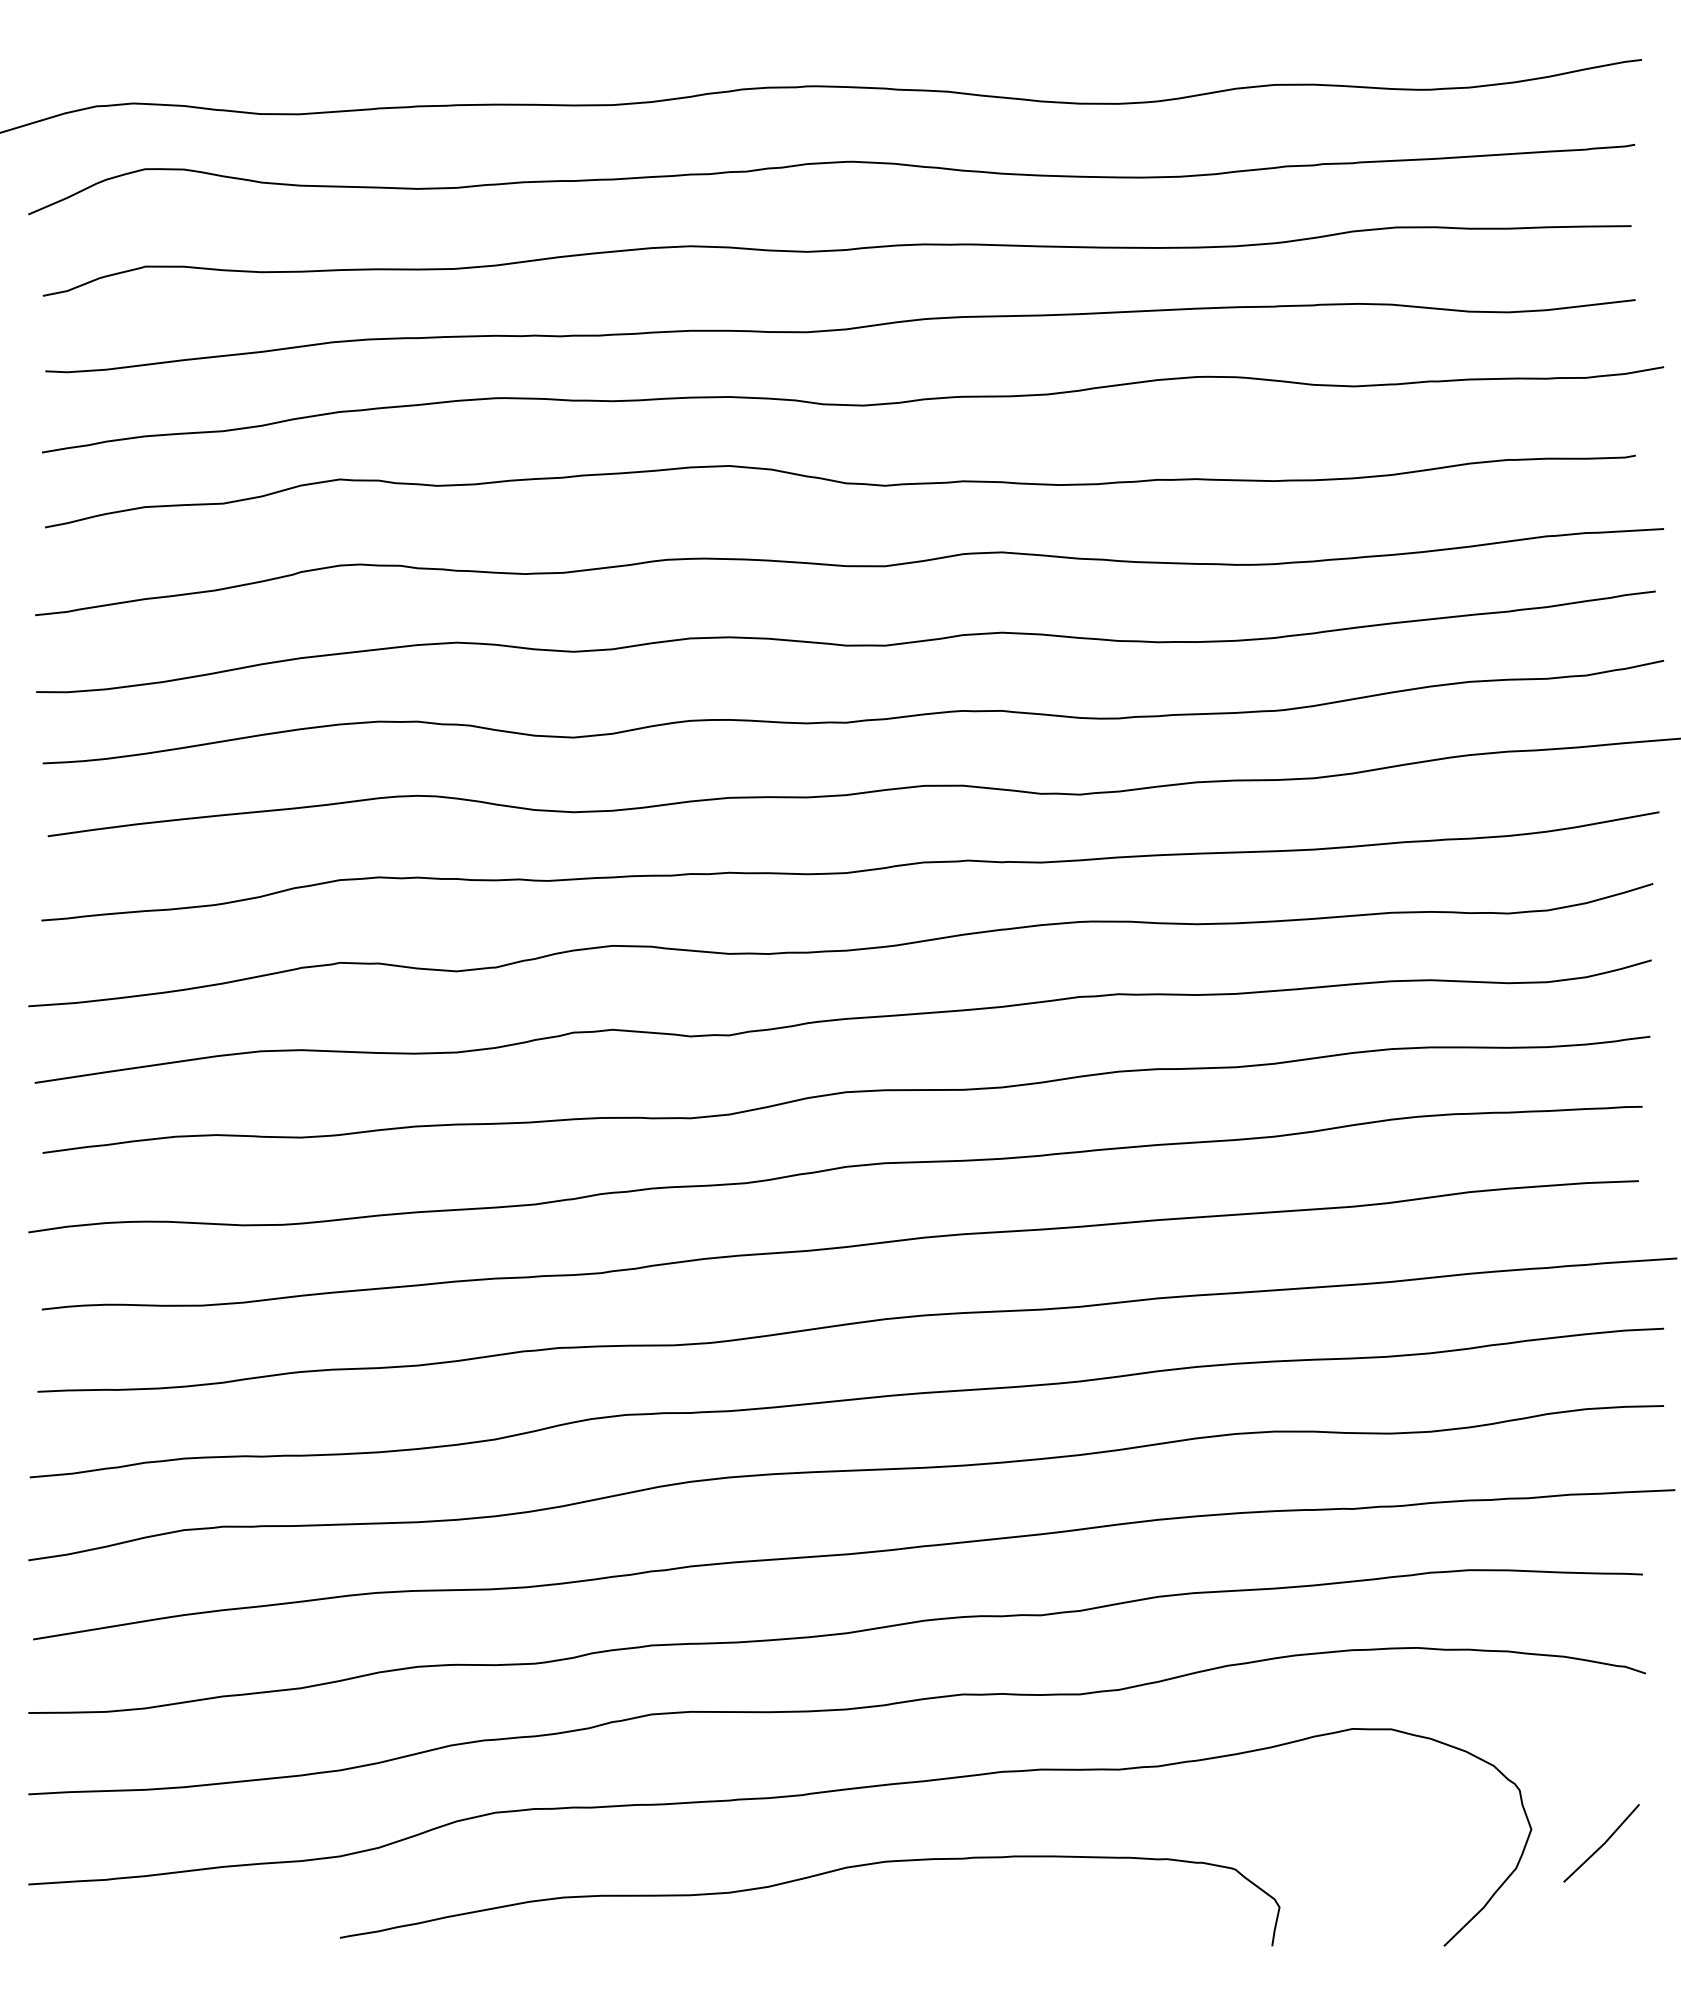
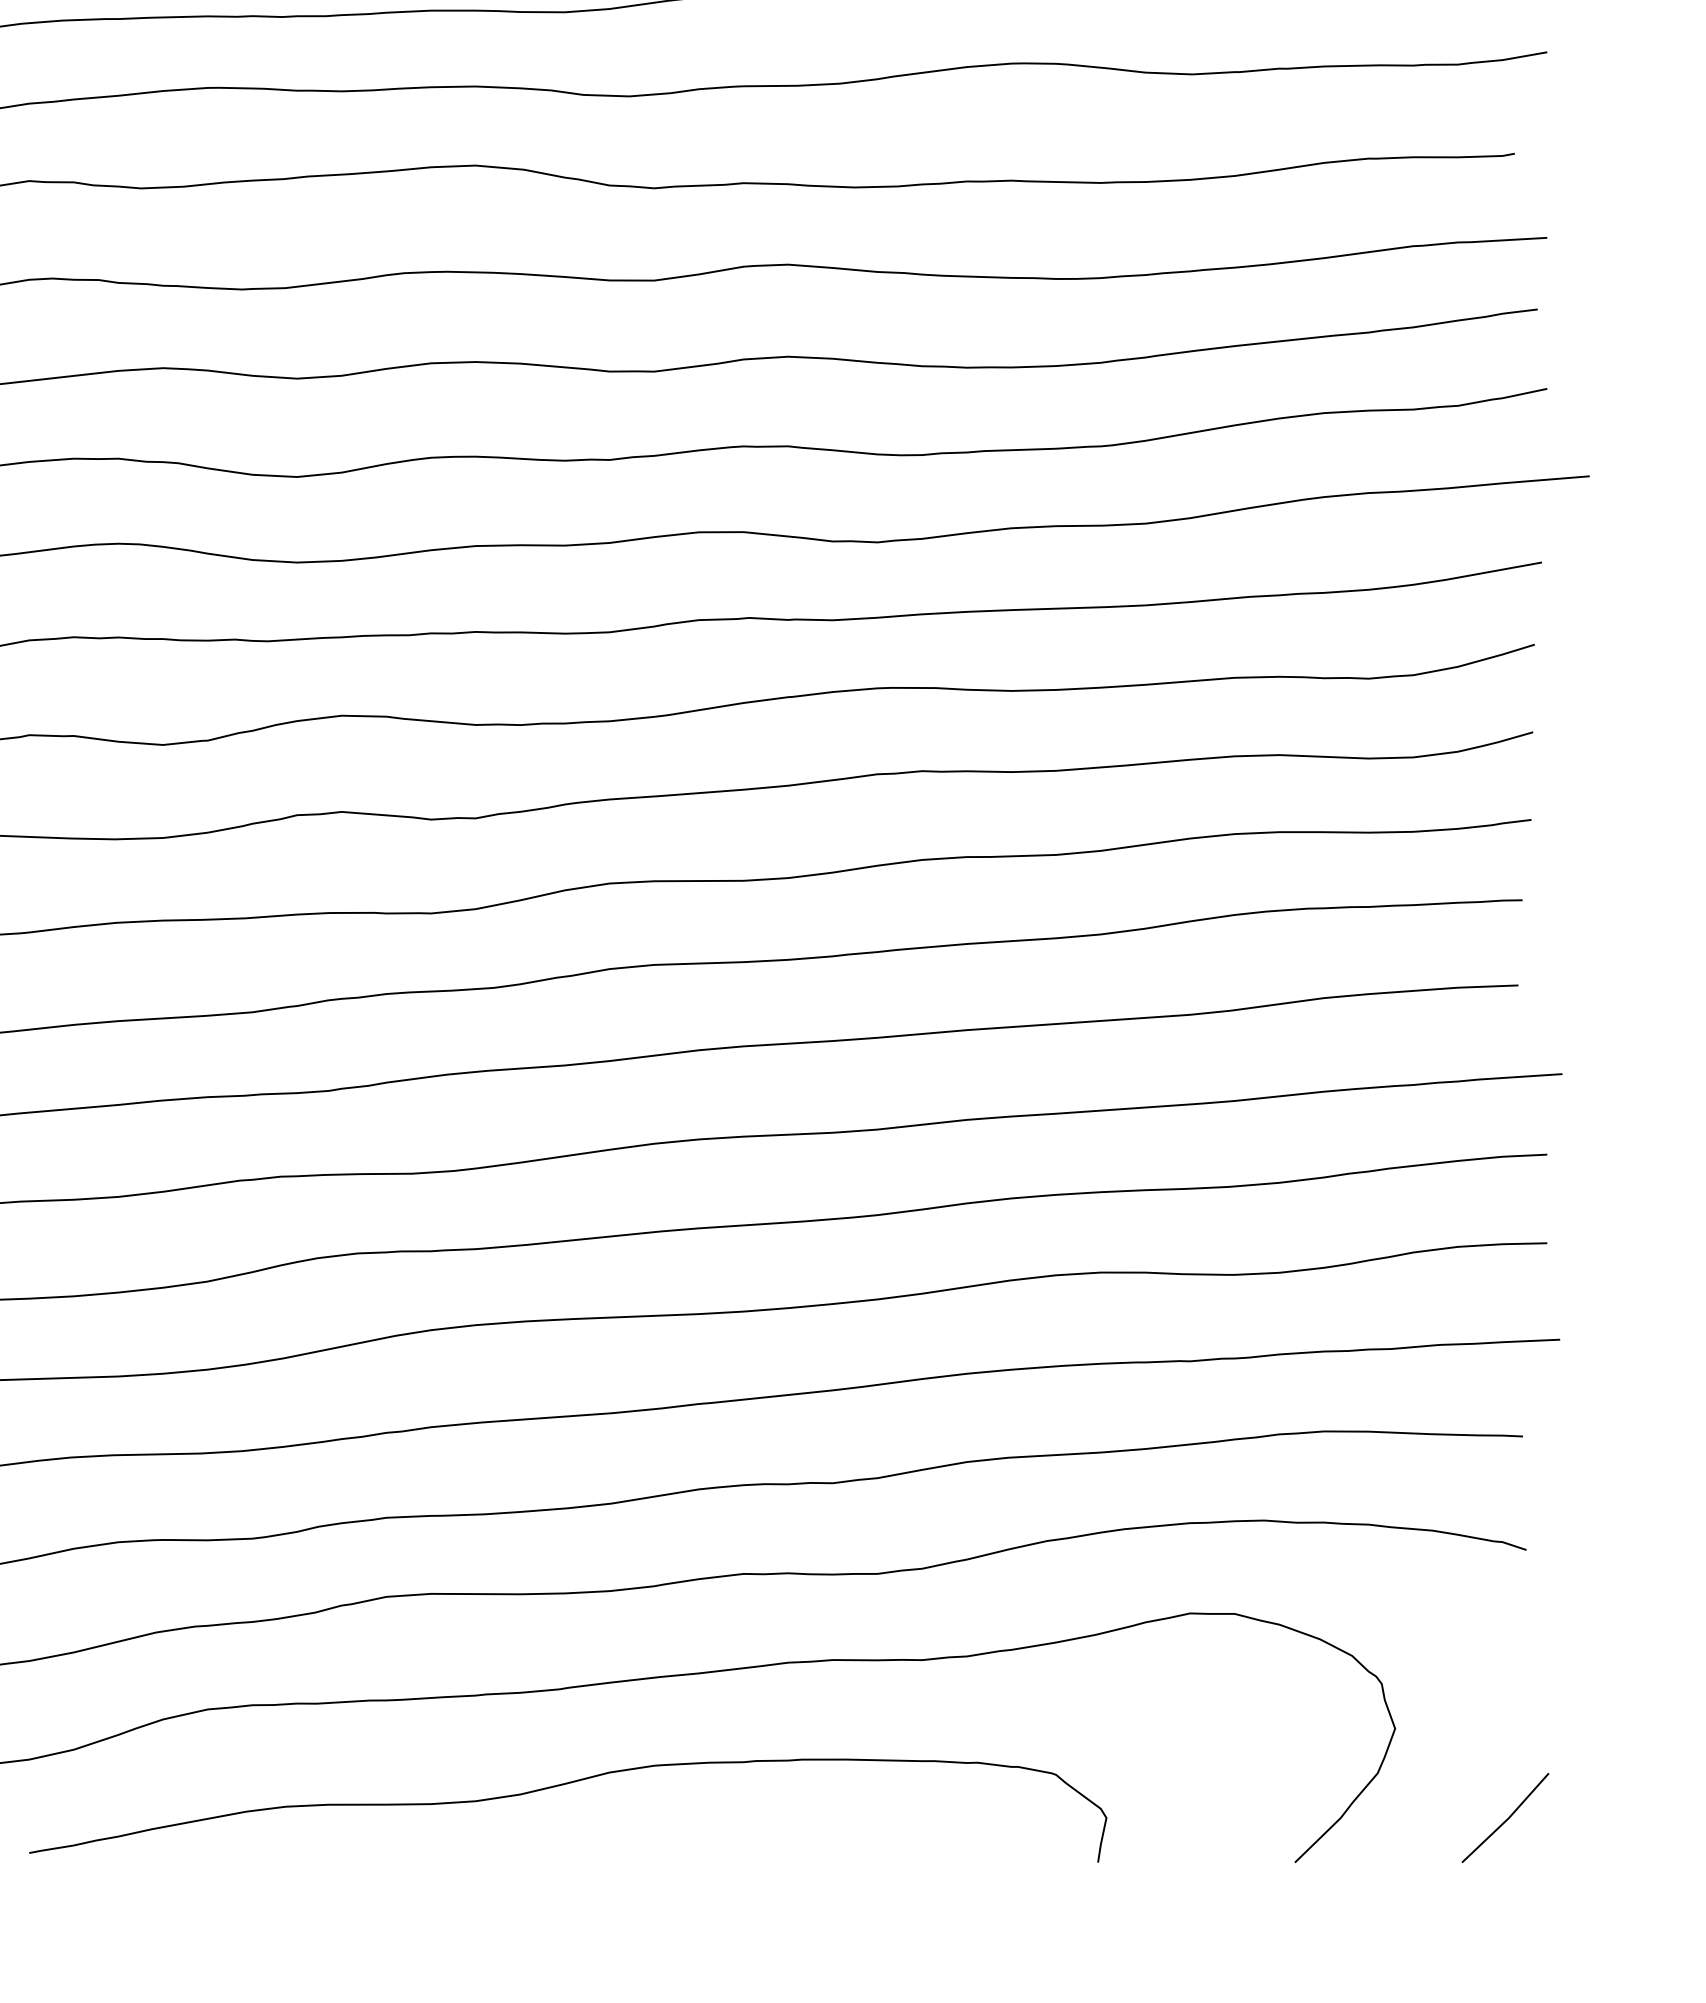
line: (1602, 1844) -> (1506, 1819), moved

